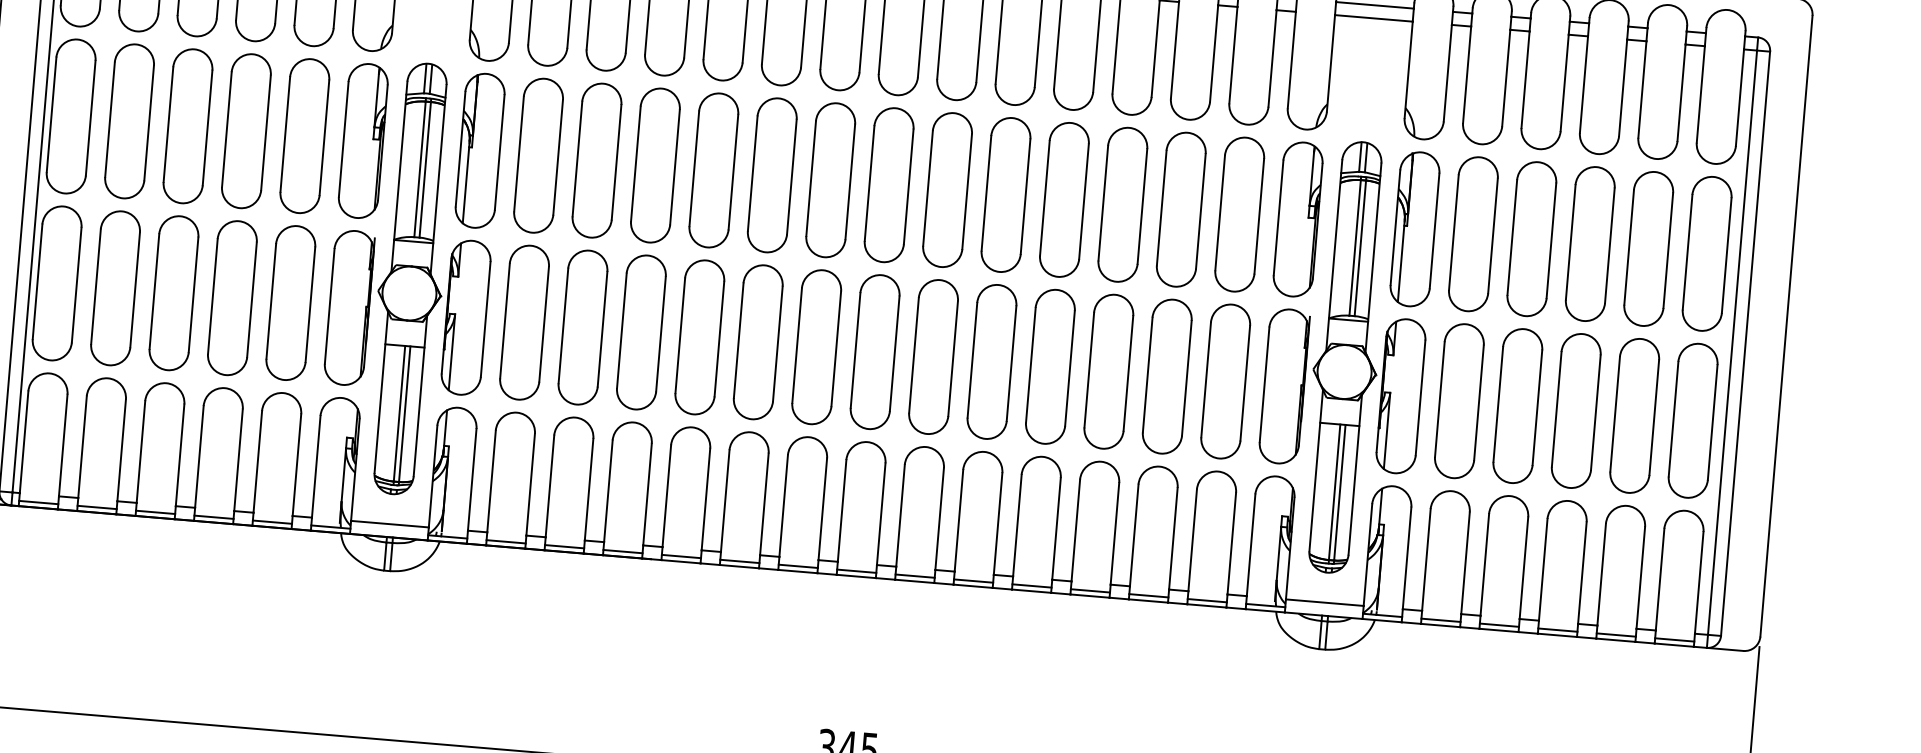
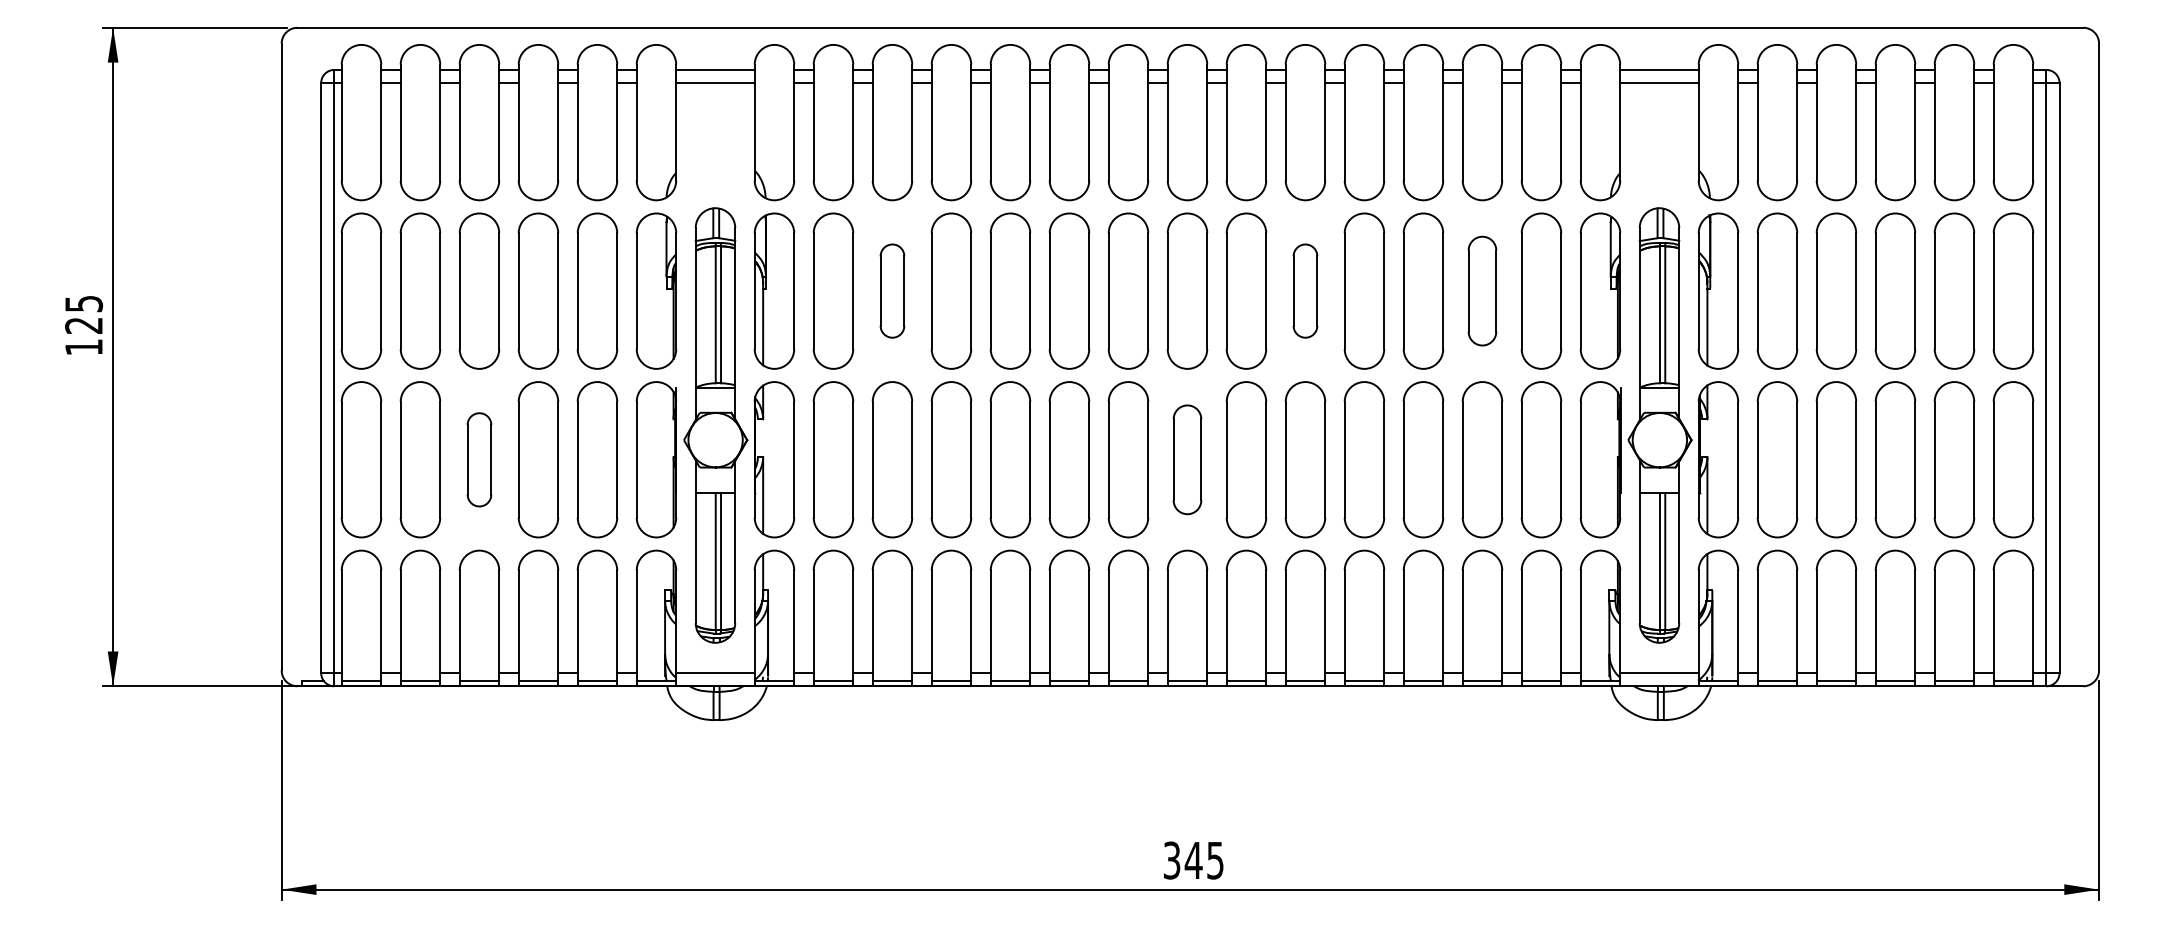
part: (597, 159) -> (892, 290), size x0.6
part: (1006, 194) -> (1305, 290), size x0.6
part: (1181, 209) -> (1482, 290), size x0.7
part: (174, 293) -> (479, 459), size x0.6
part: (875, 351) -> (1187, 459), size x0.7

